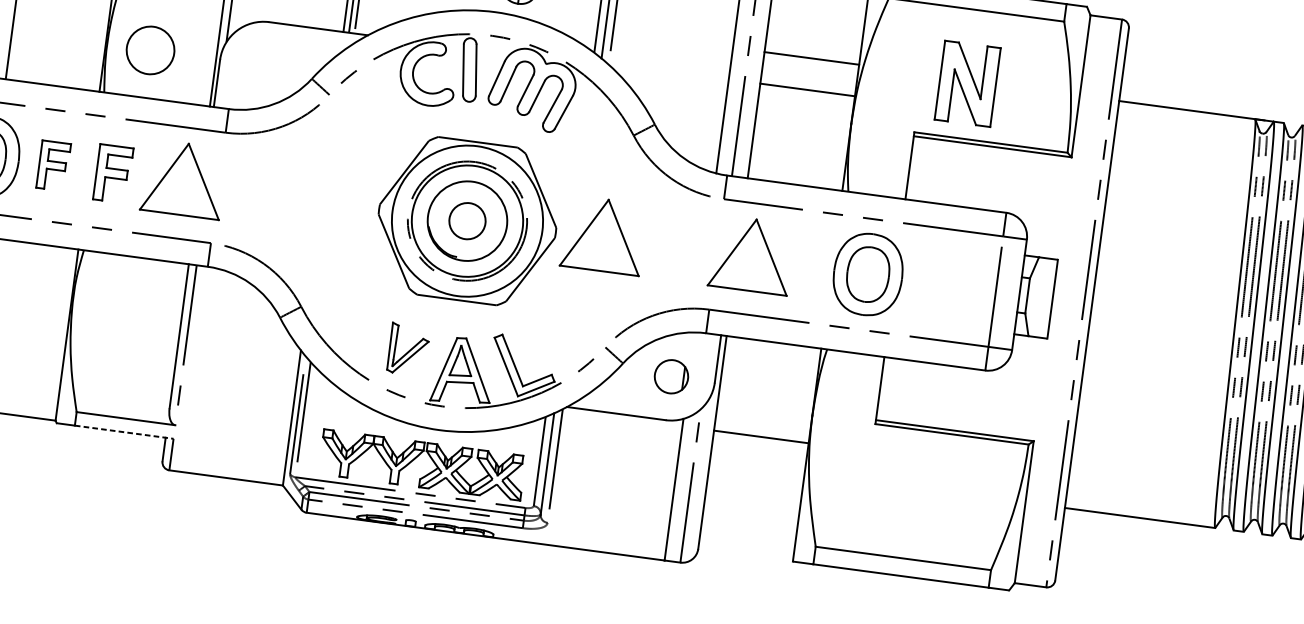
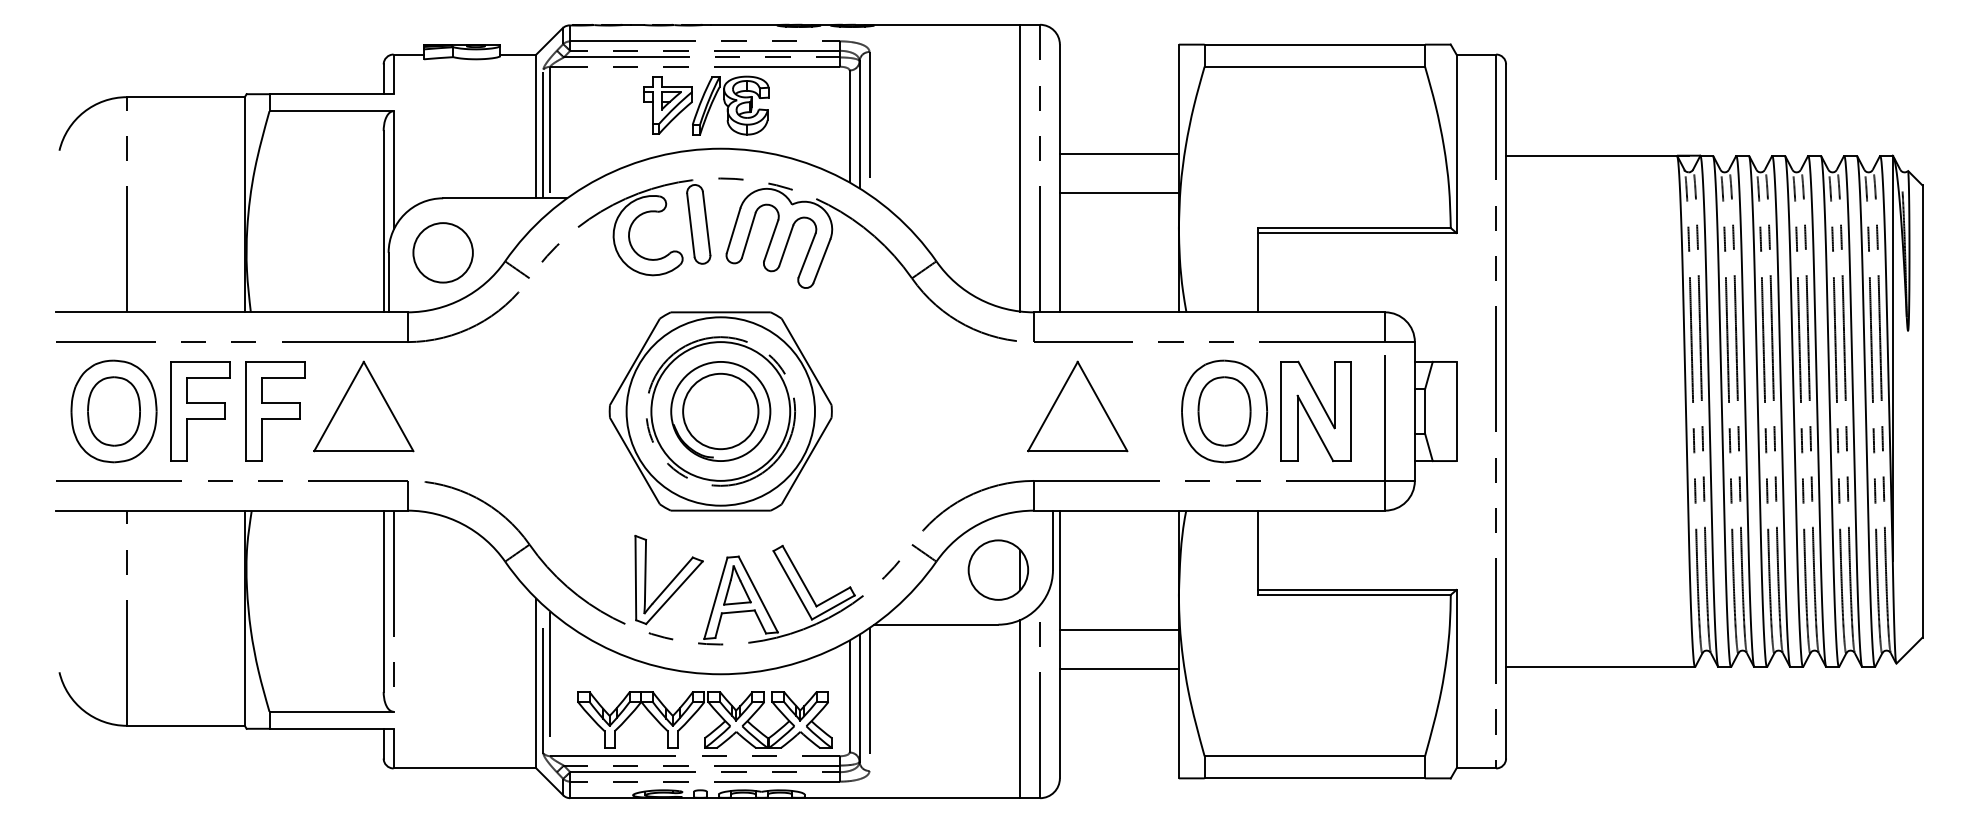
circle: (150, 50) -> (442, 252), moved
part: (967, 83) -> (1315, 410), moved
part: (53, 165) -> (200, 411), size x1.67
part: (113, 173) -> (275, 411), size x1.43
circle: (467, 221) -> (720, 411), size x1.67
part: (603, 235) -> (891, 406), removed
part: (408, 349) -> (668, 579), size x1.43
part: (671, 376) -> (998, 569), size x1.43
line: (125, 432) -> (332, 728), dashed -> solid
line: (756, 468) -> (1118, 669), added

